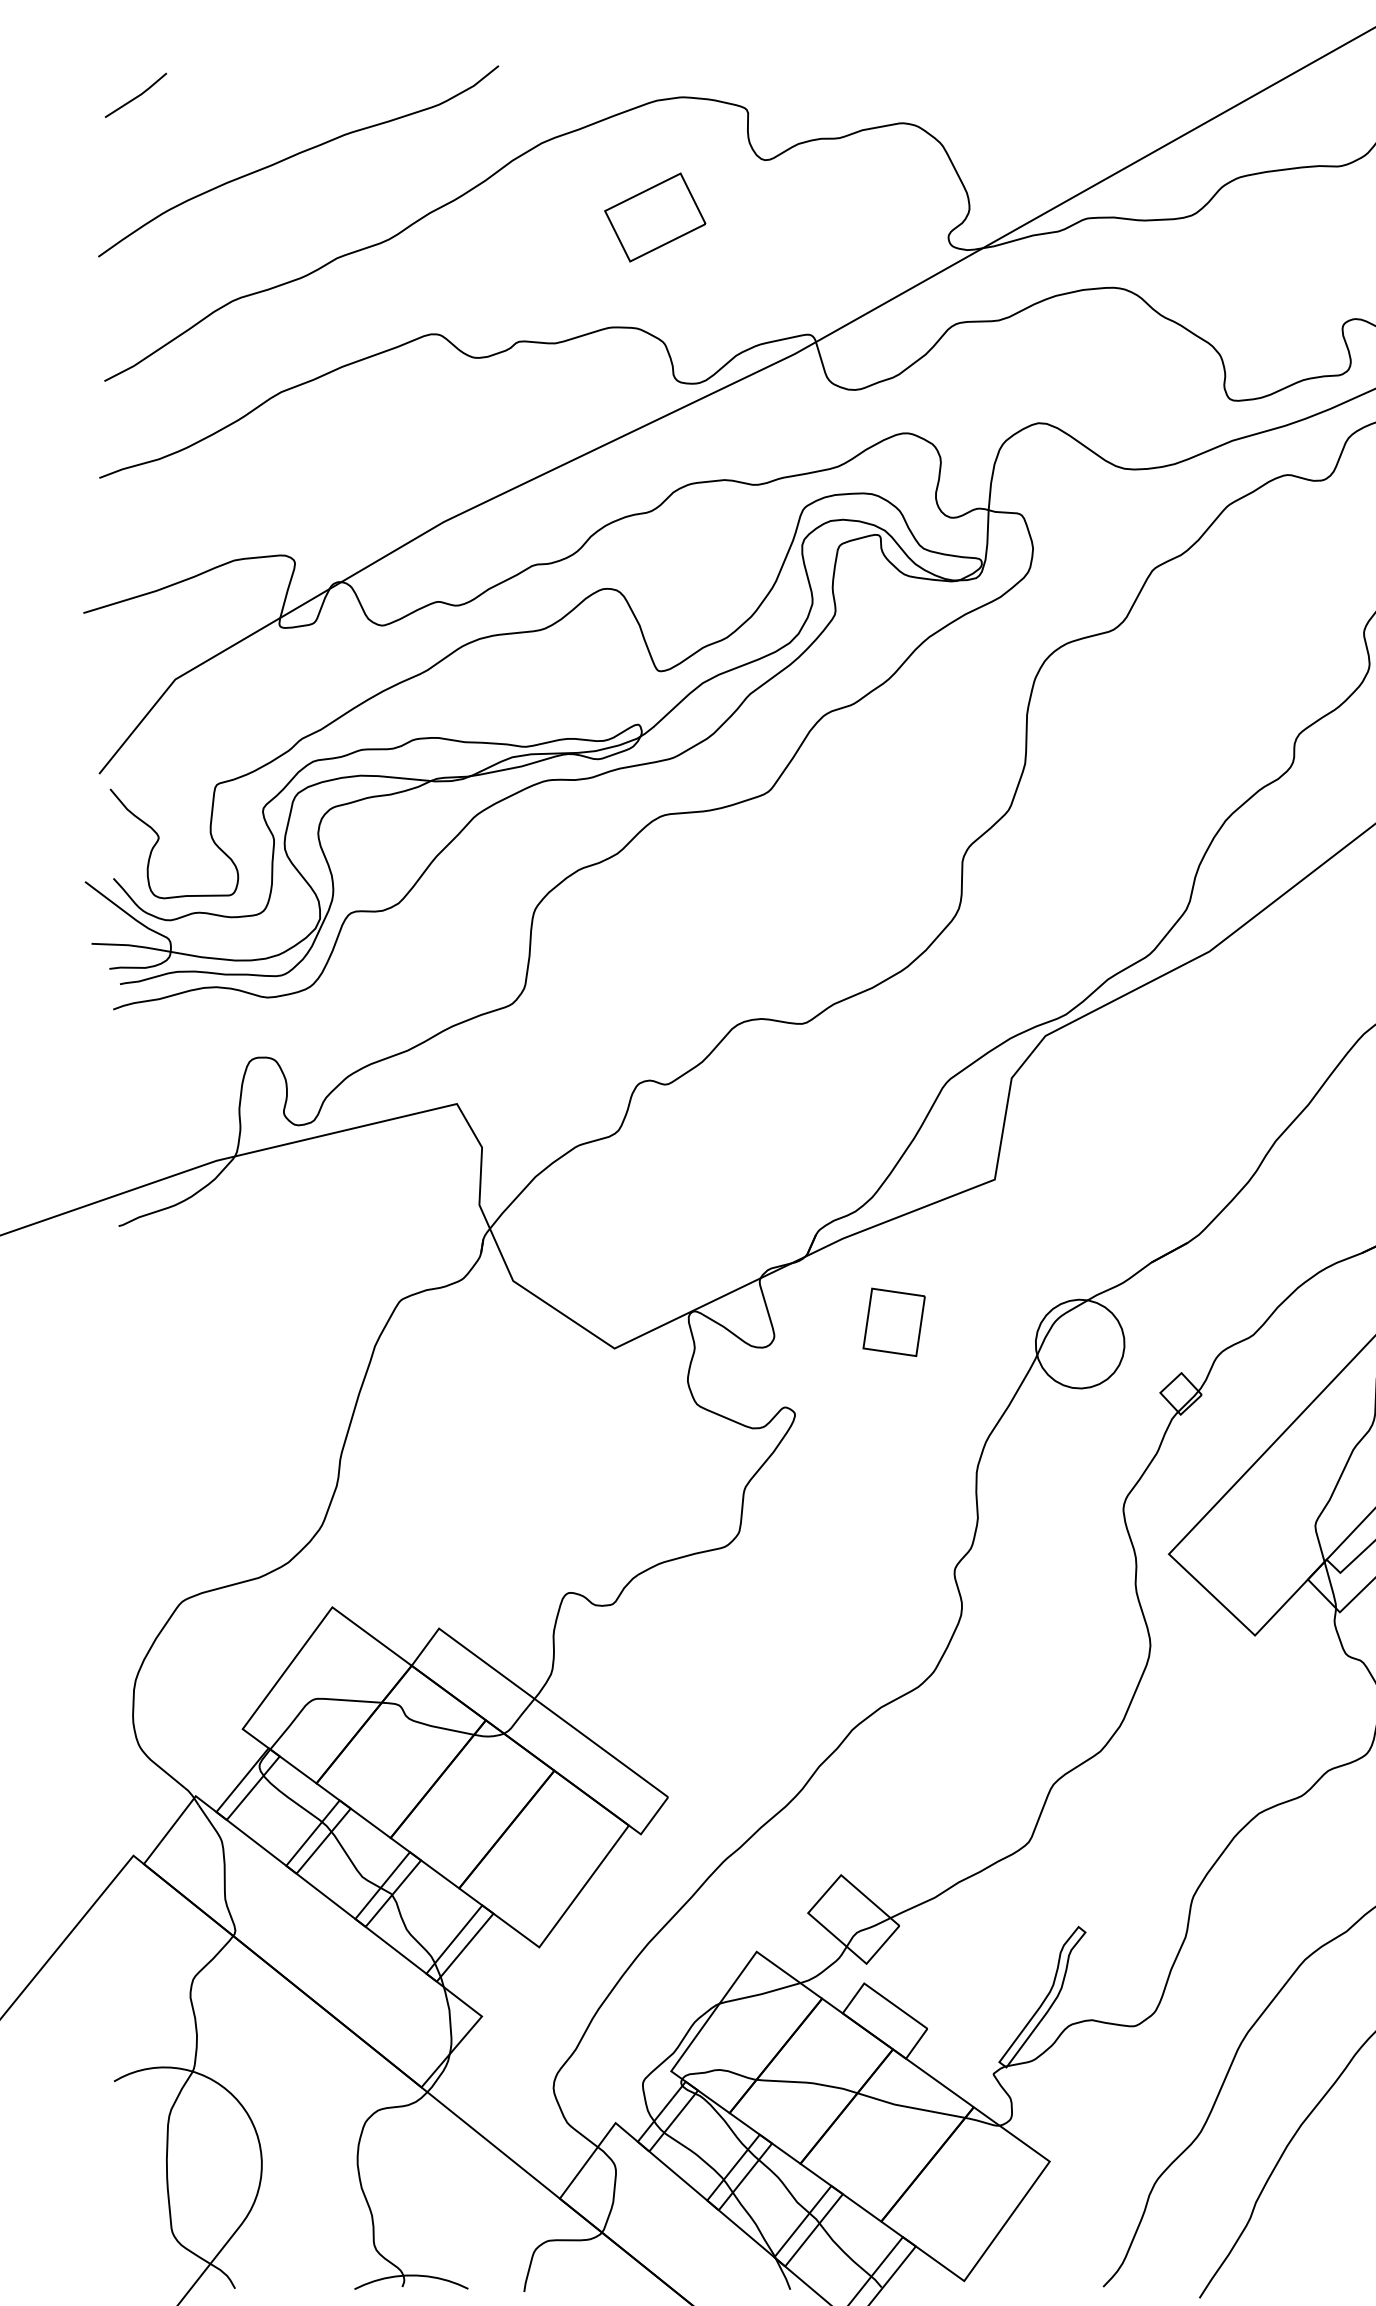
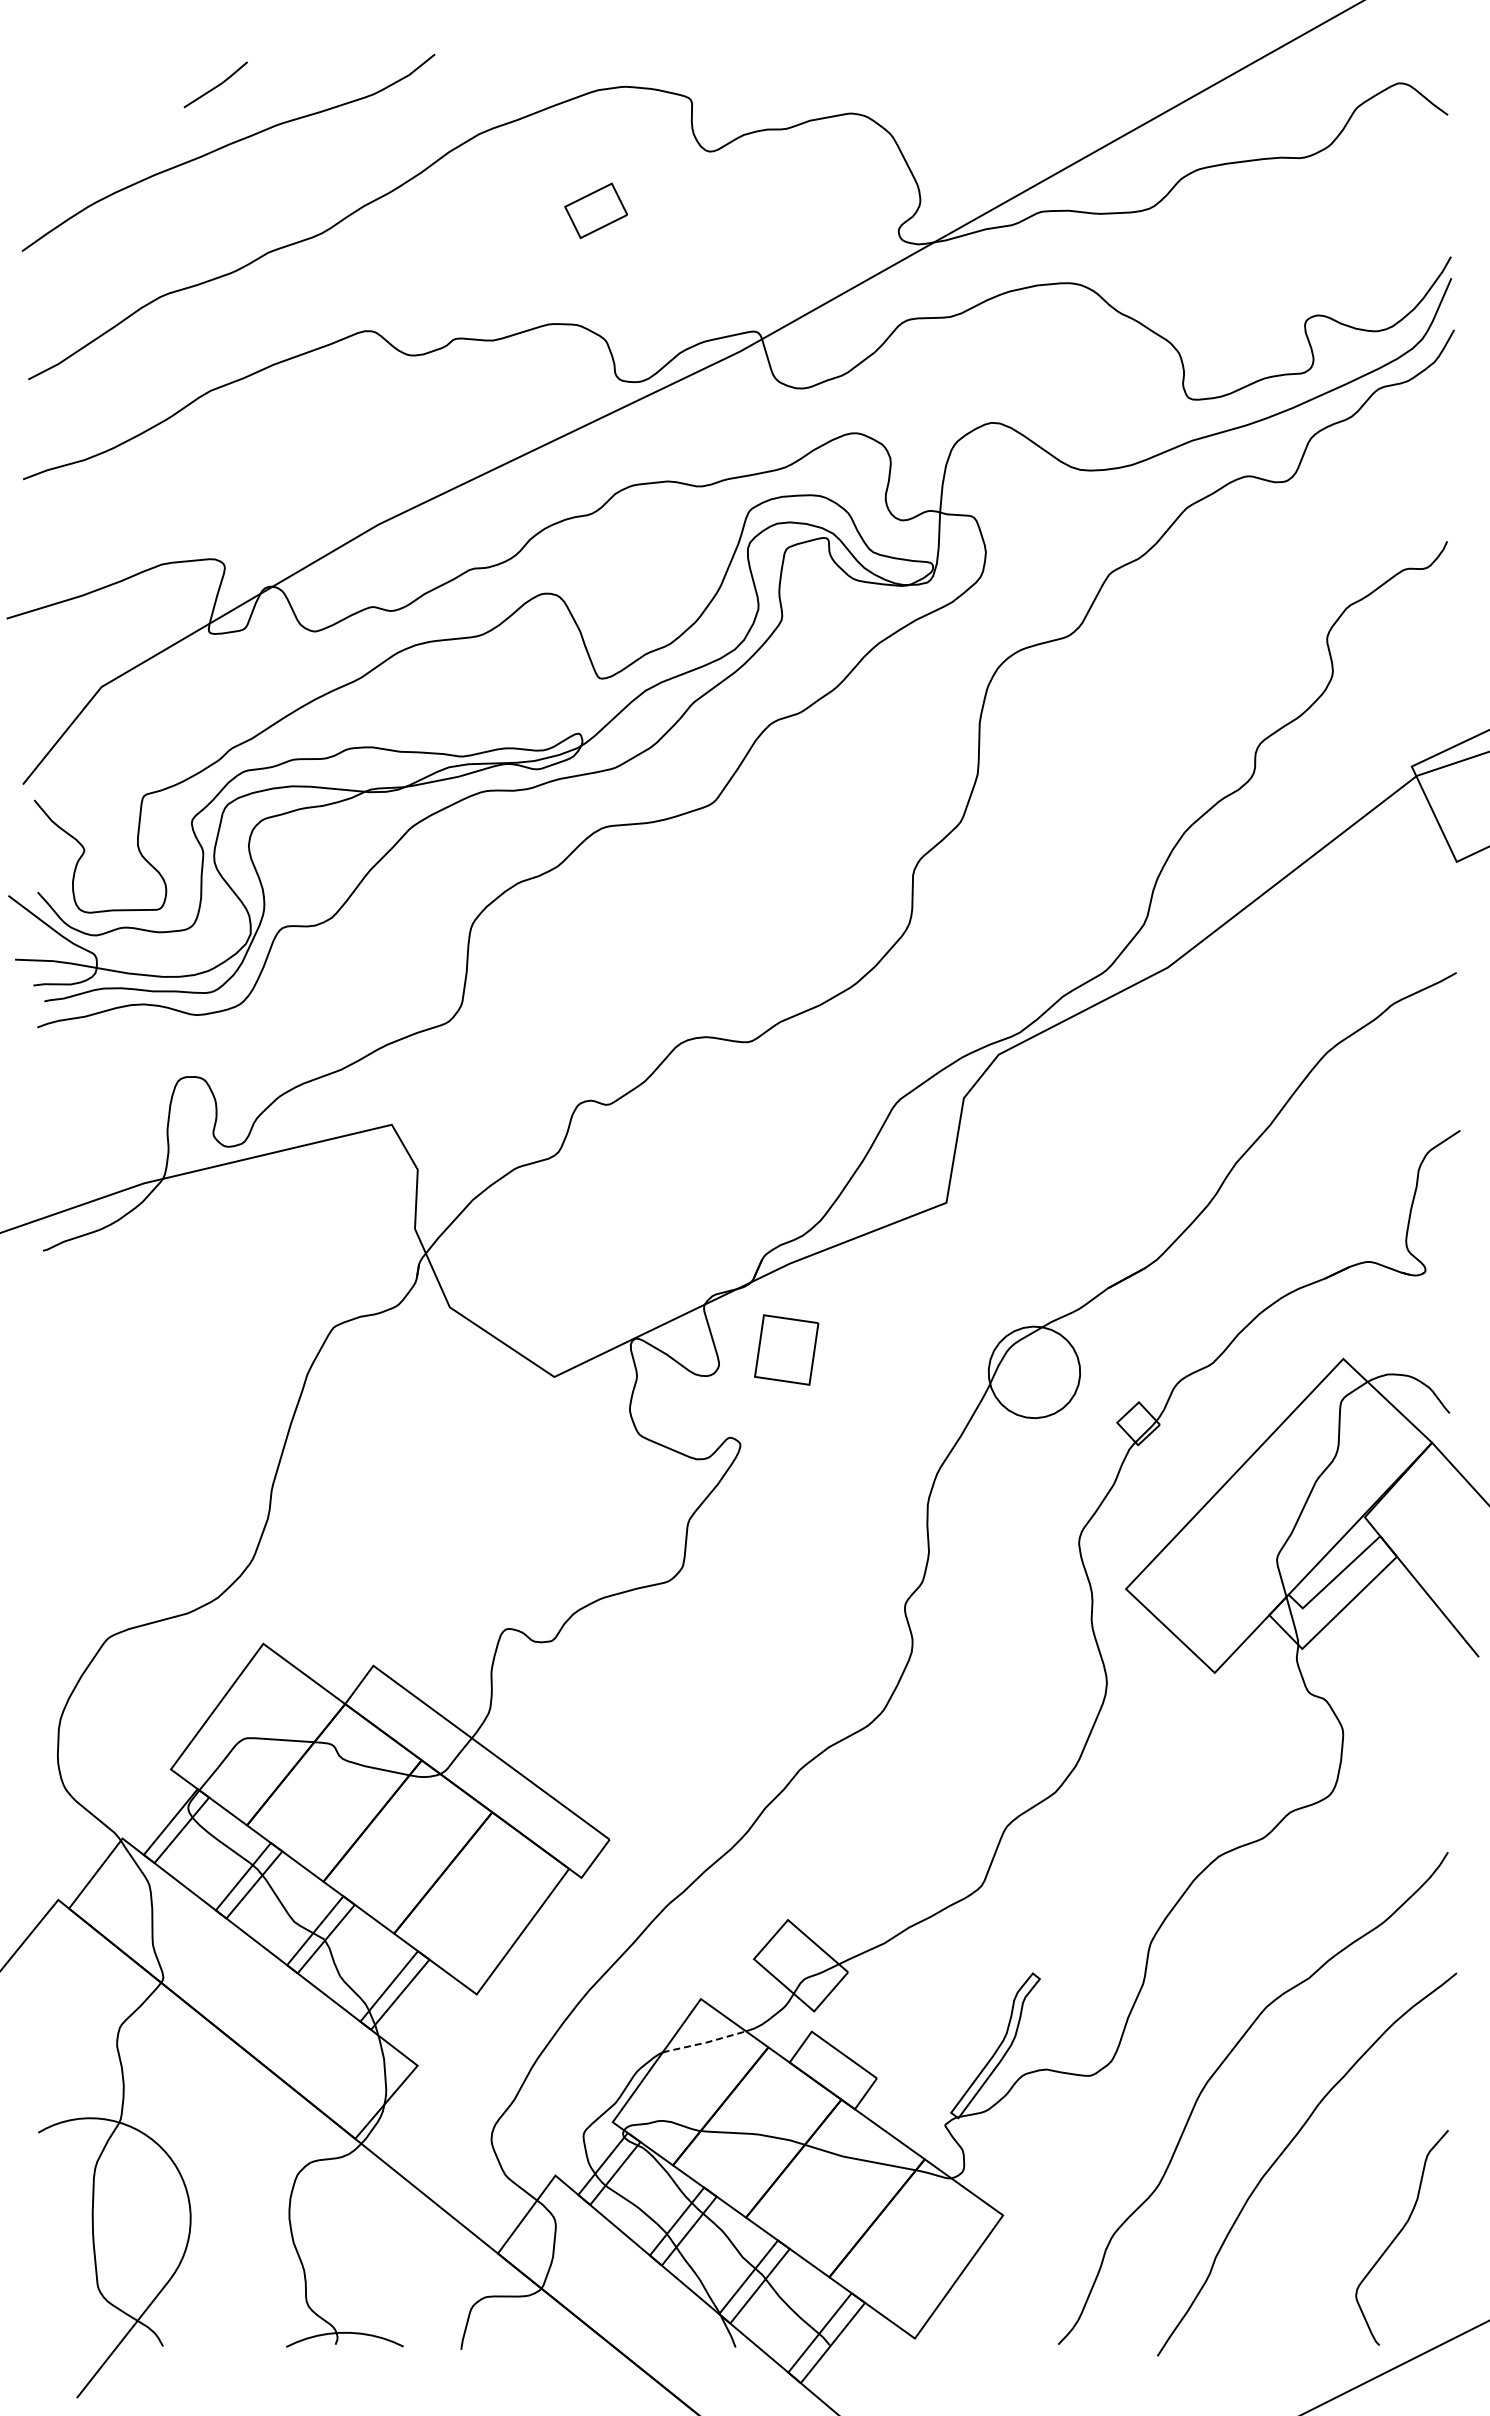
line: (136, 96) -> (216, 85), moved
part: (654, 217) -> (595, 210), size x0.6
part: (894, 1321) -> (786, 1349), moved
line: (761, 1993) -> (705, 2042), solid -> dashed

